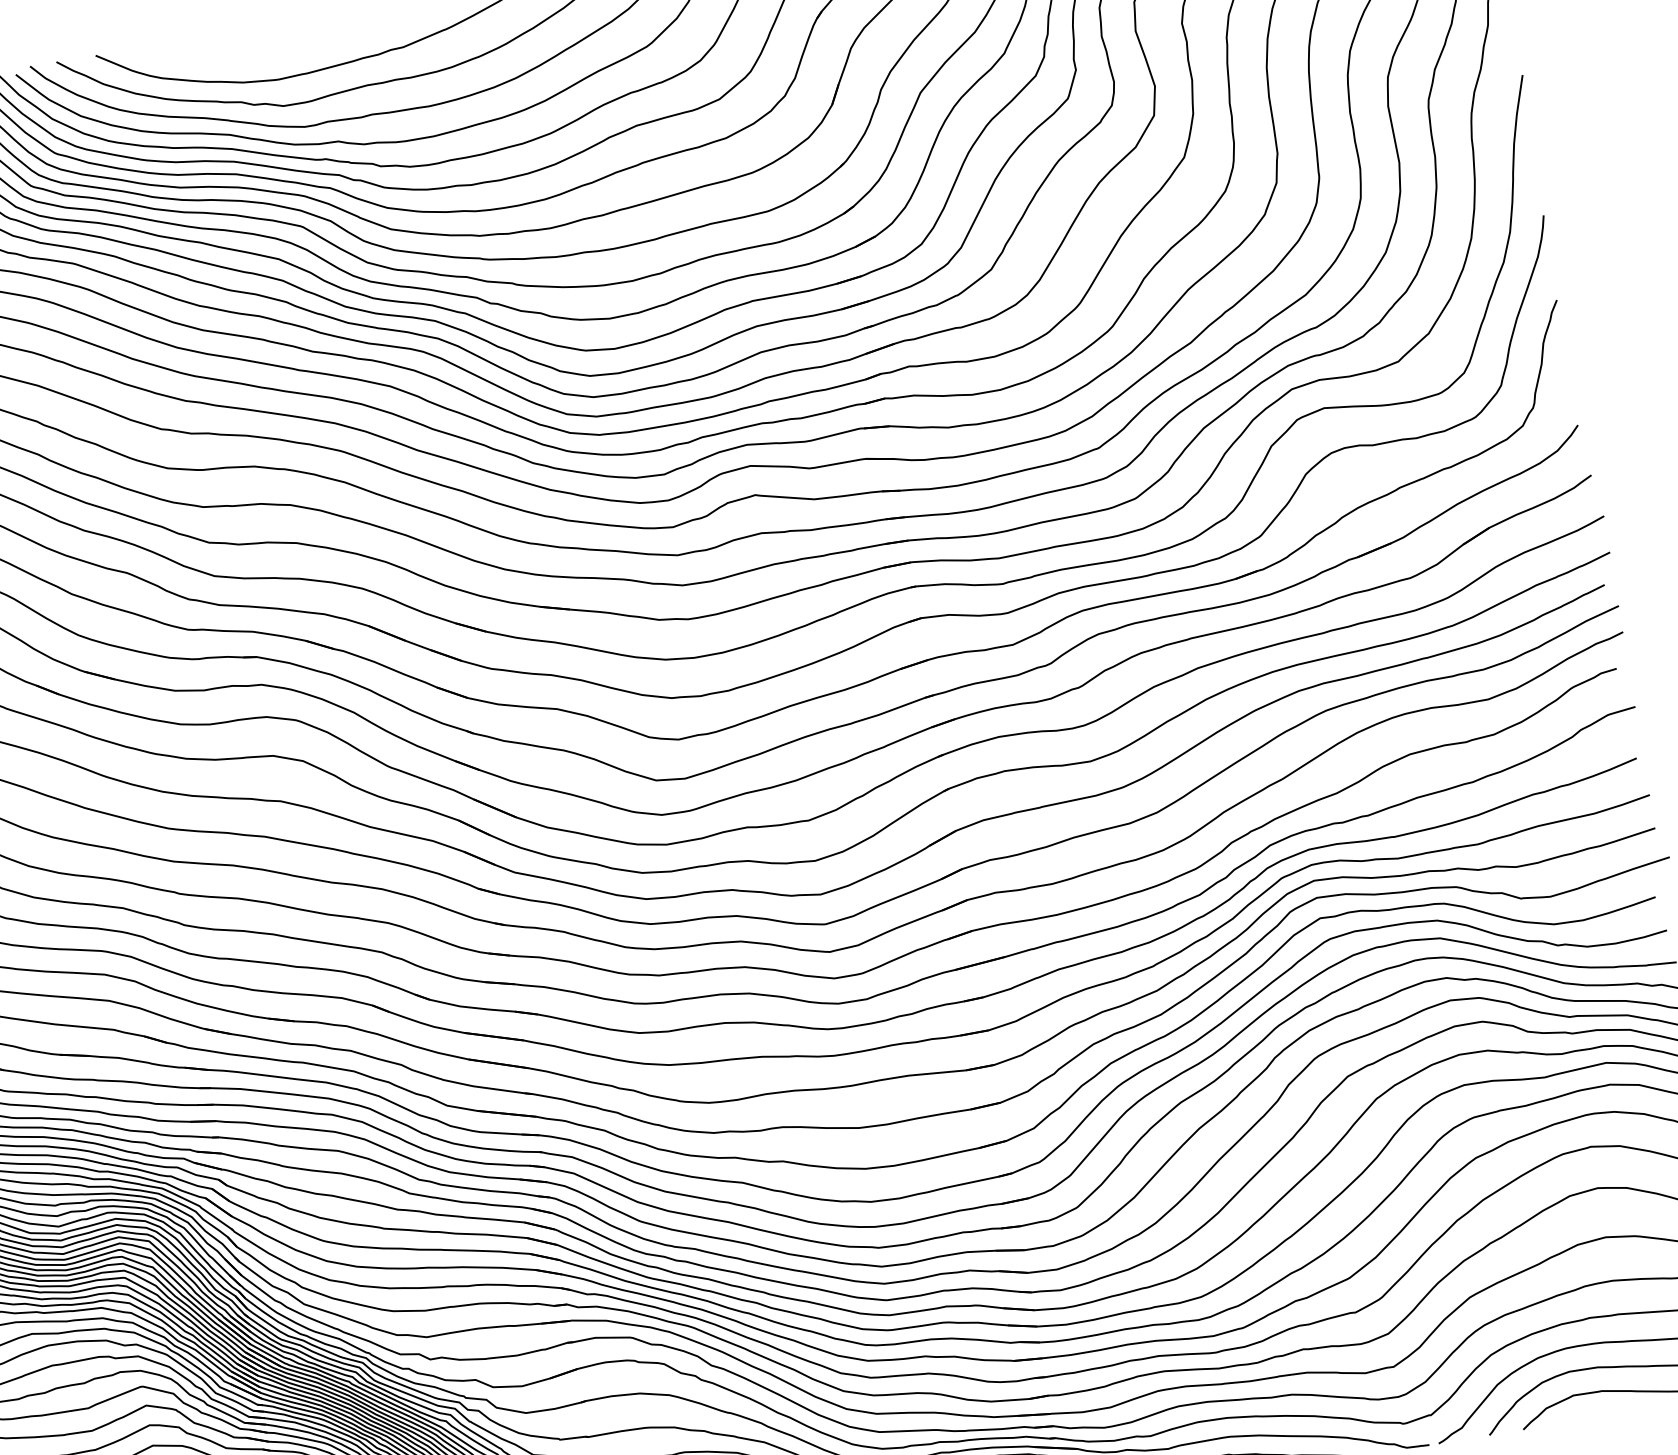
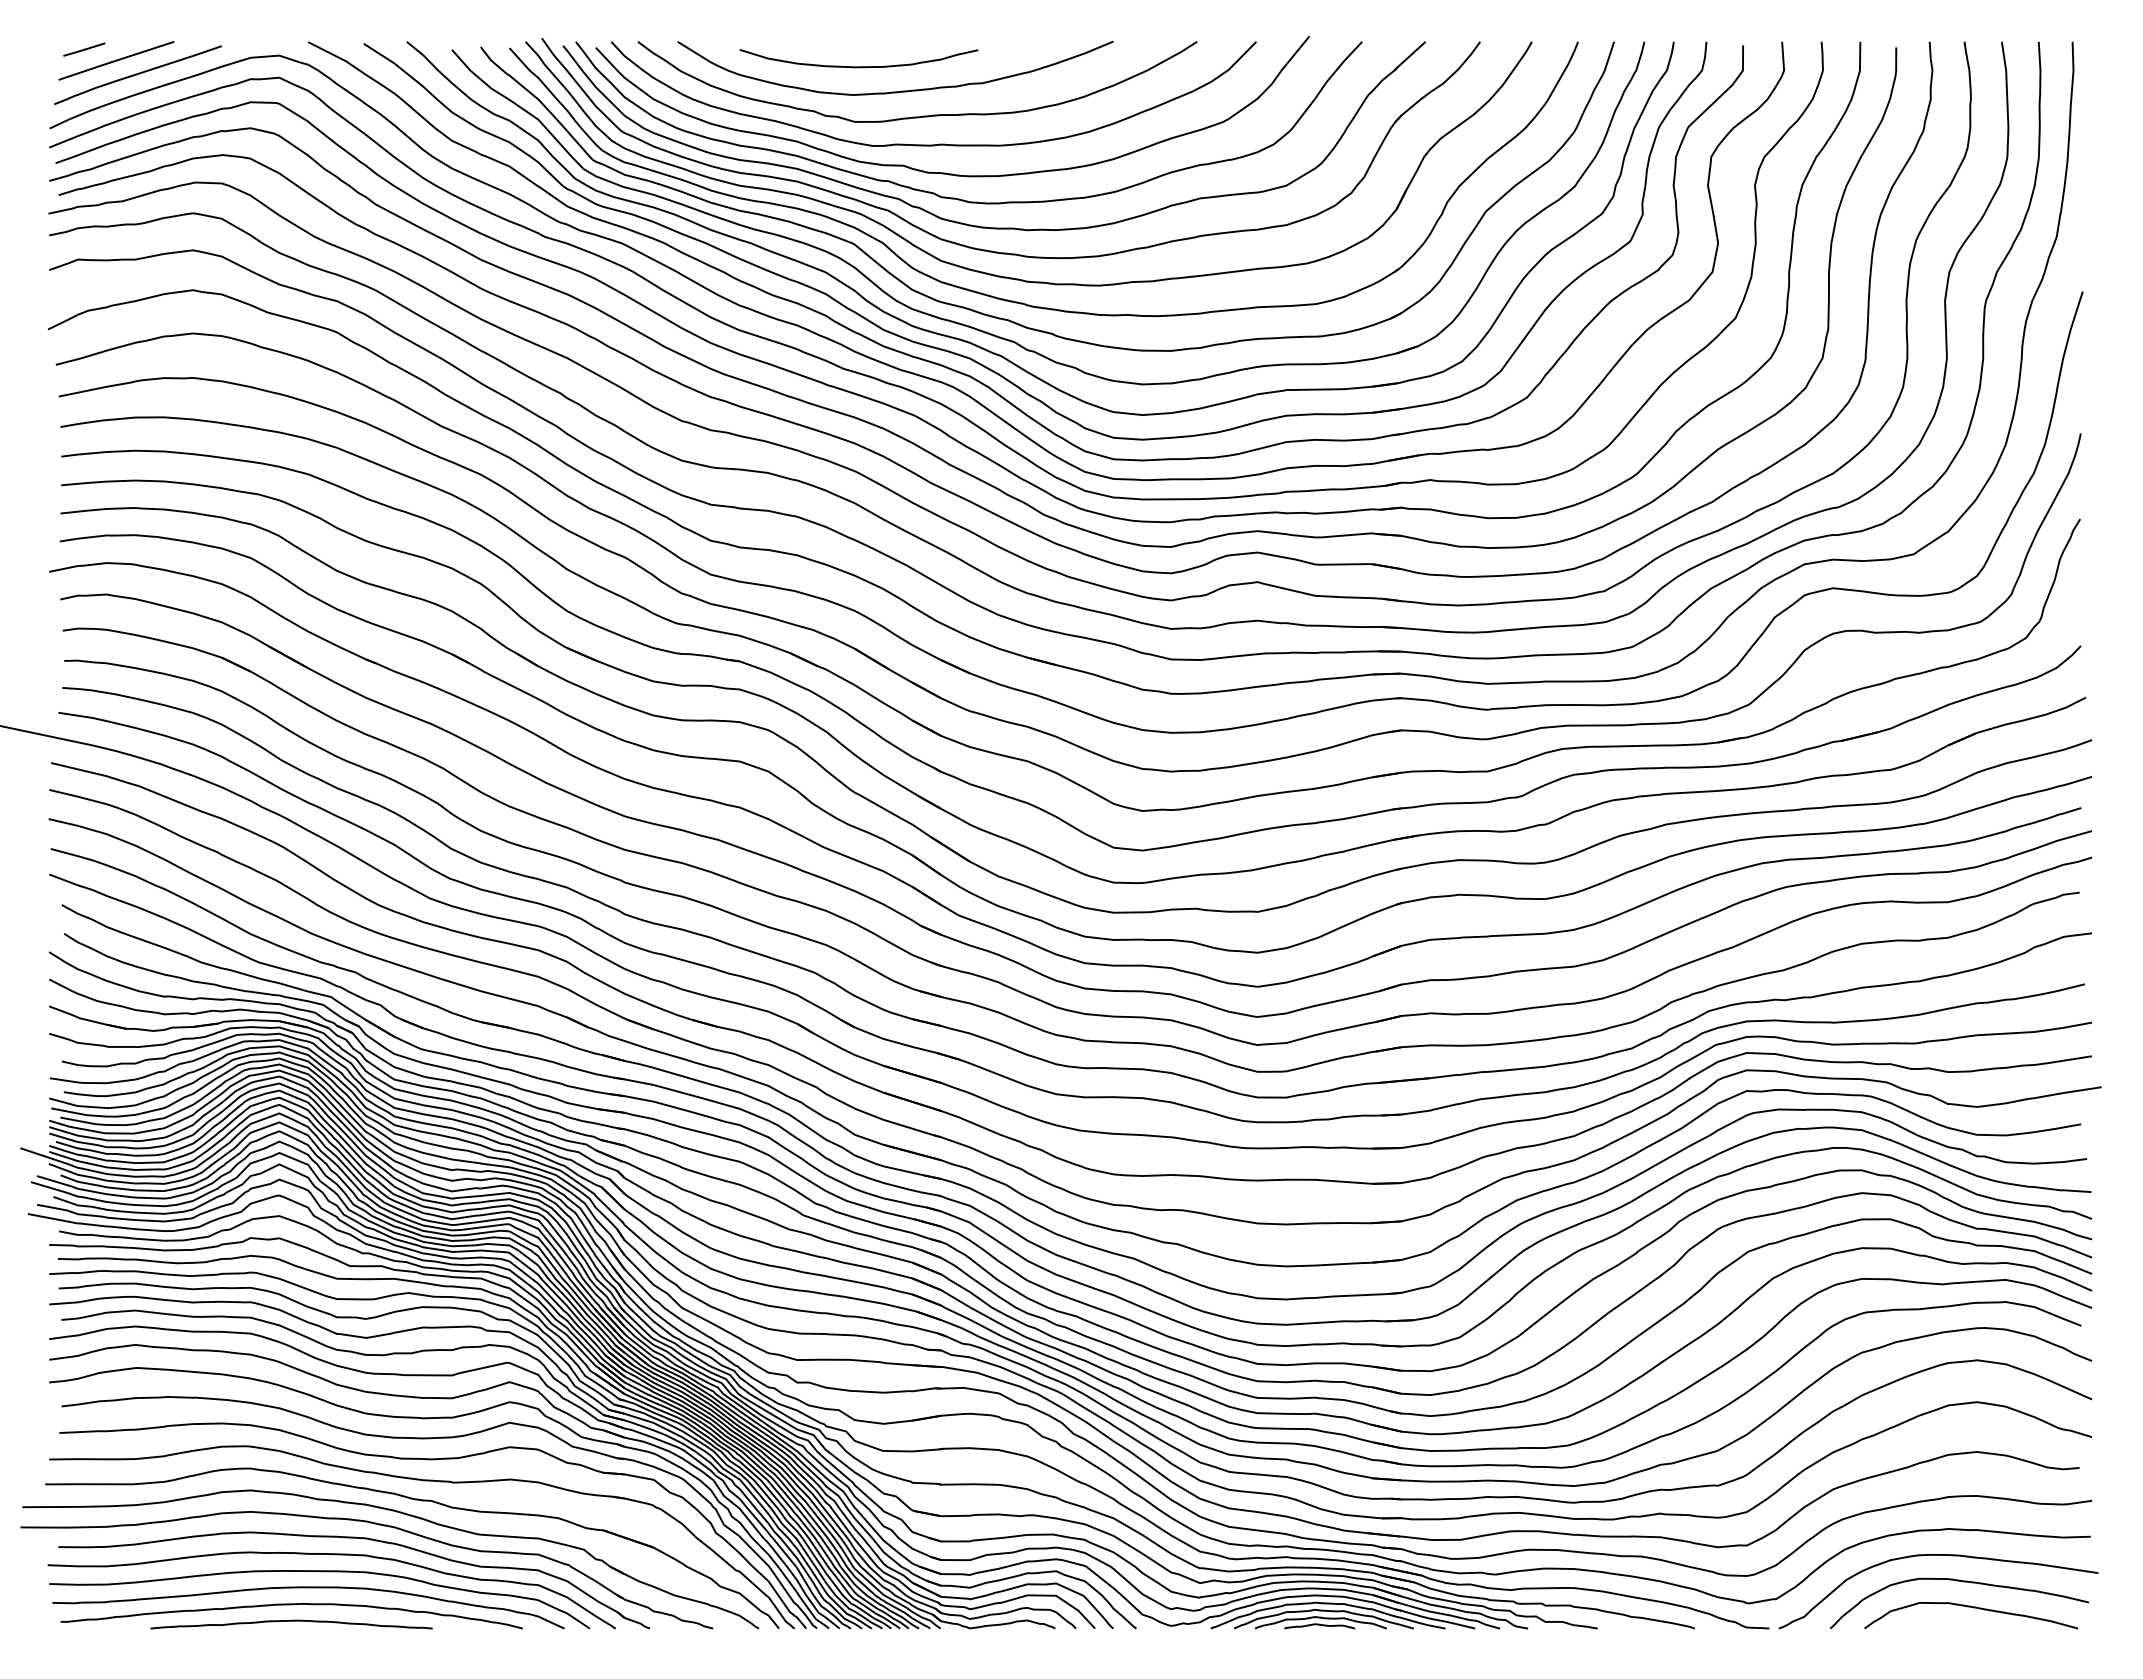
curve: (278, 50) -> (858, 66), added

